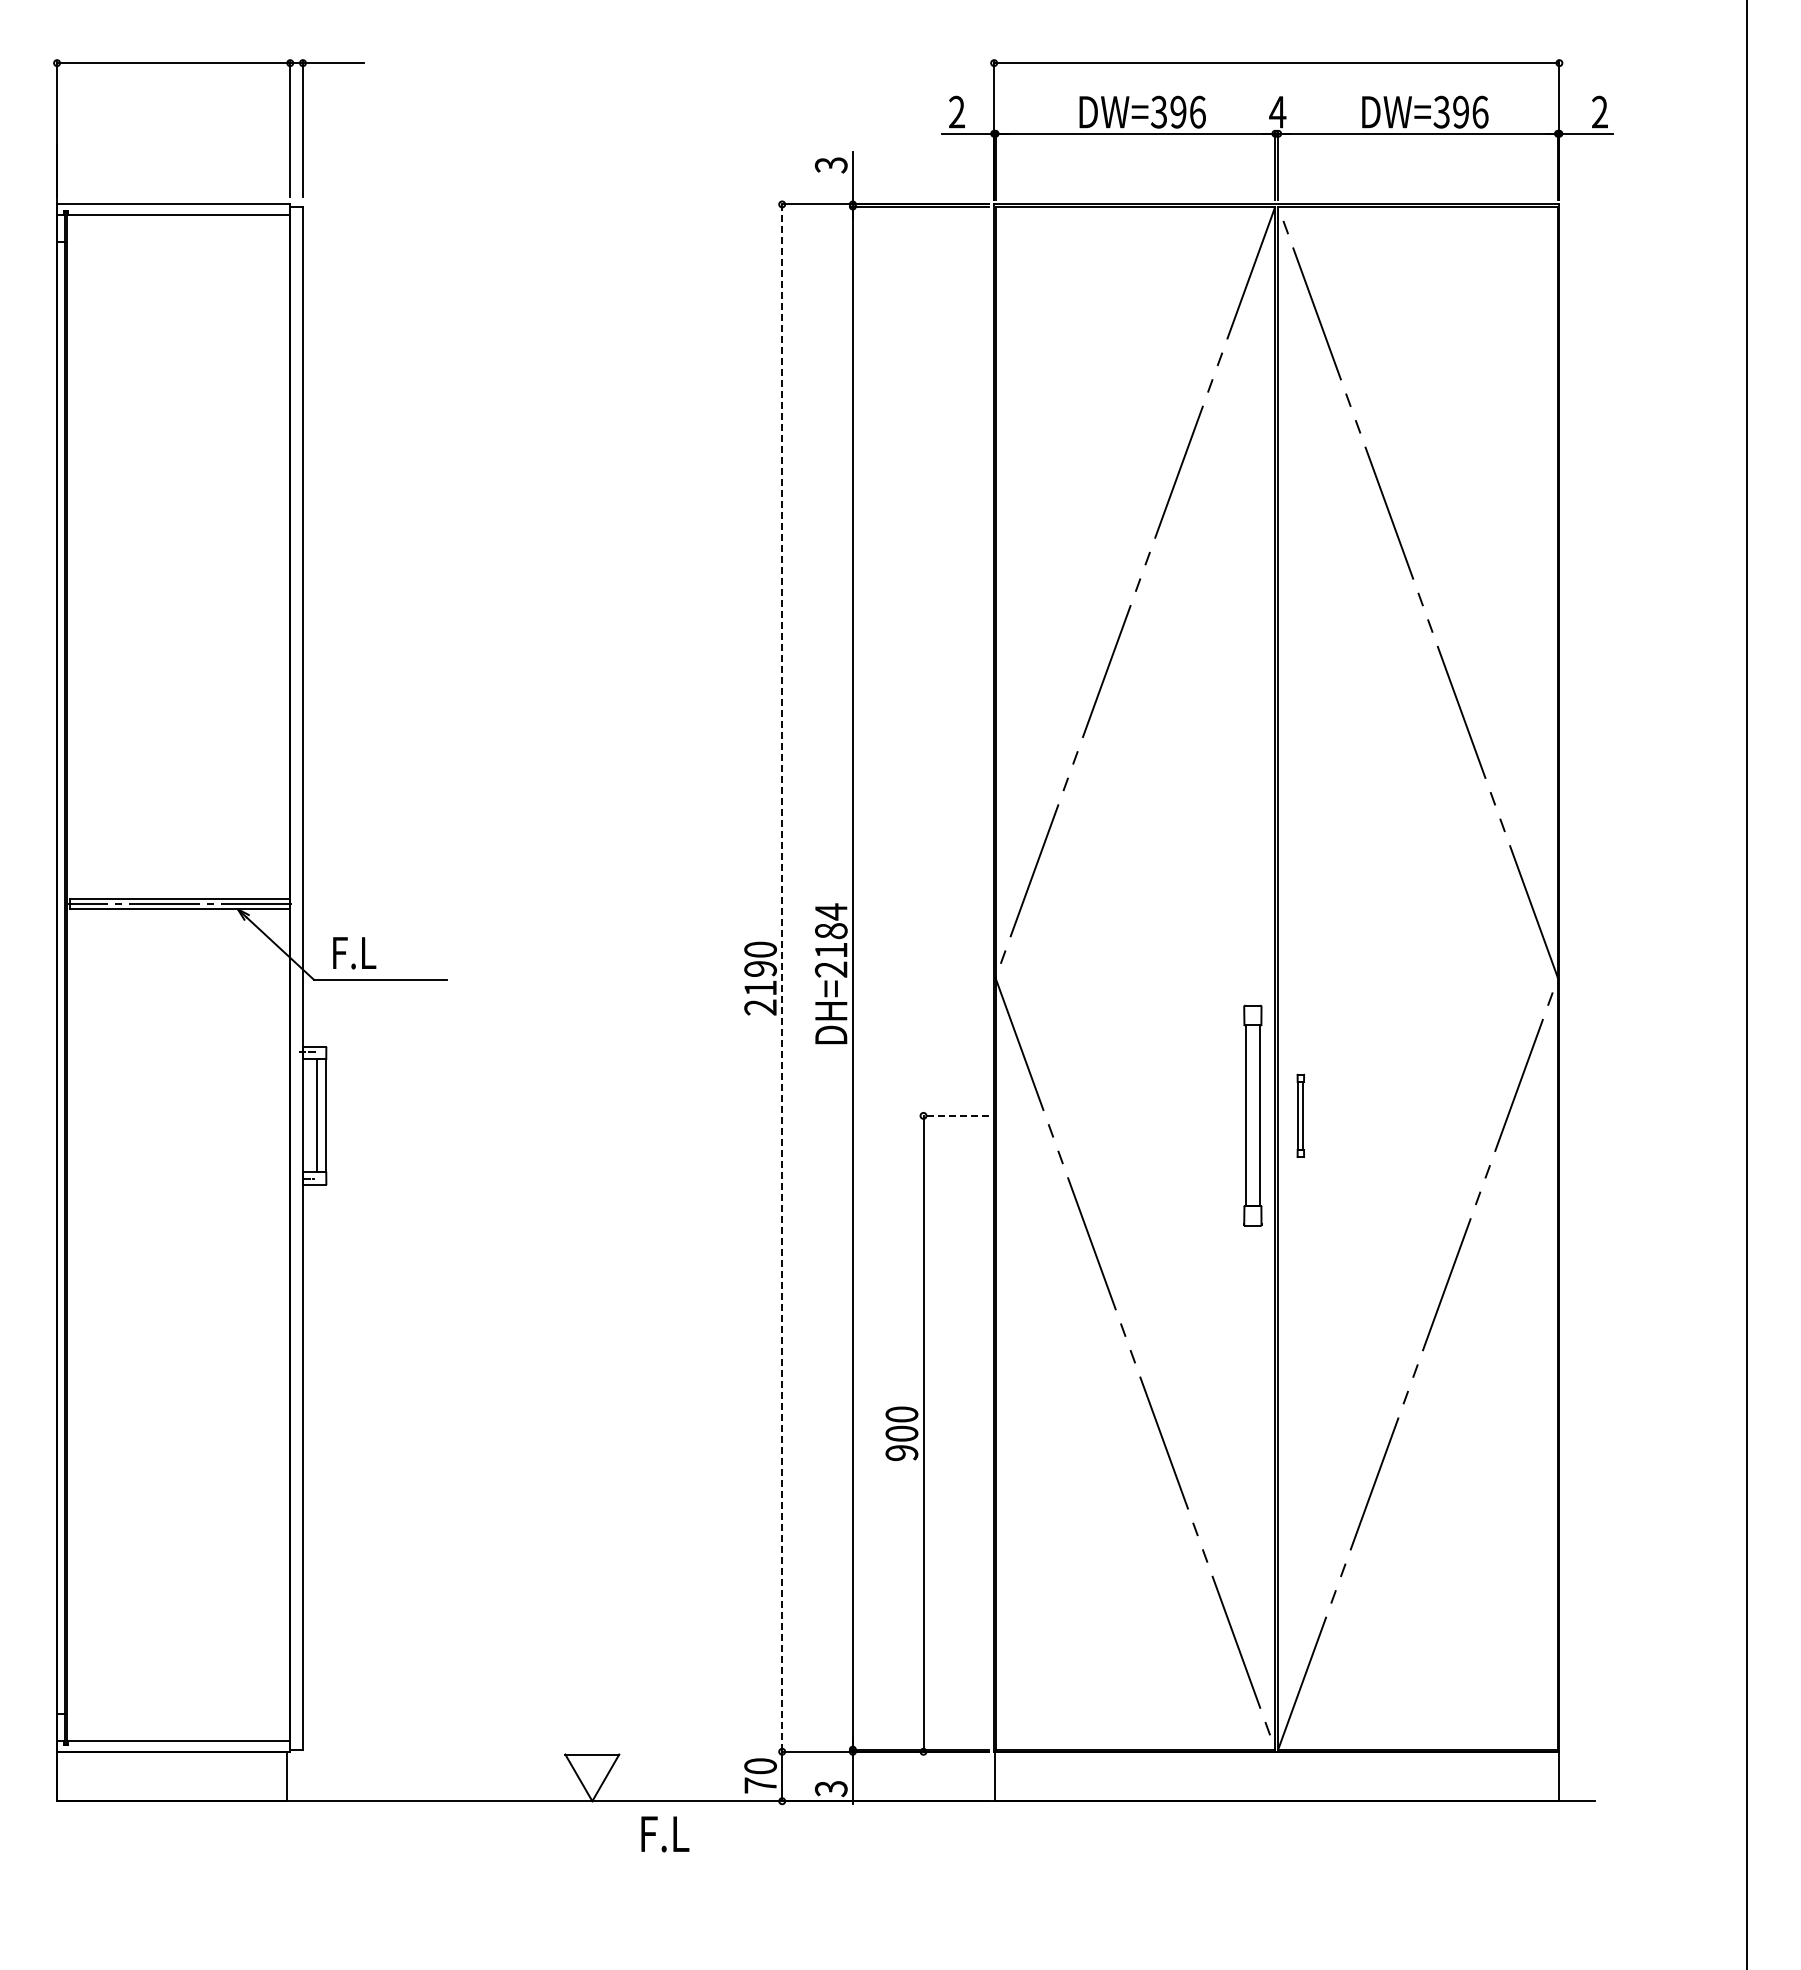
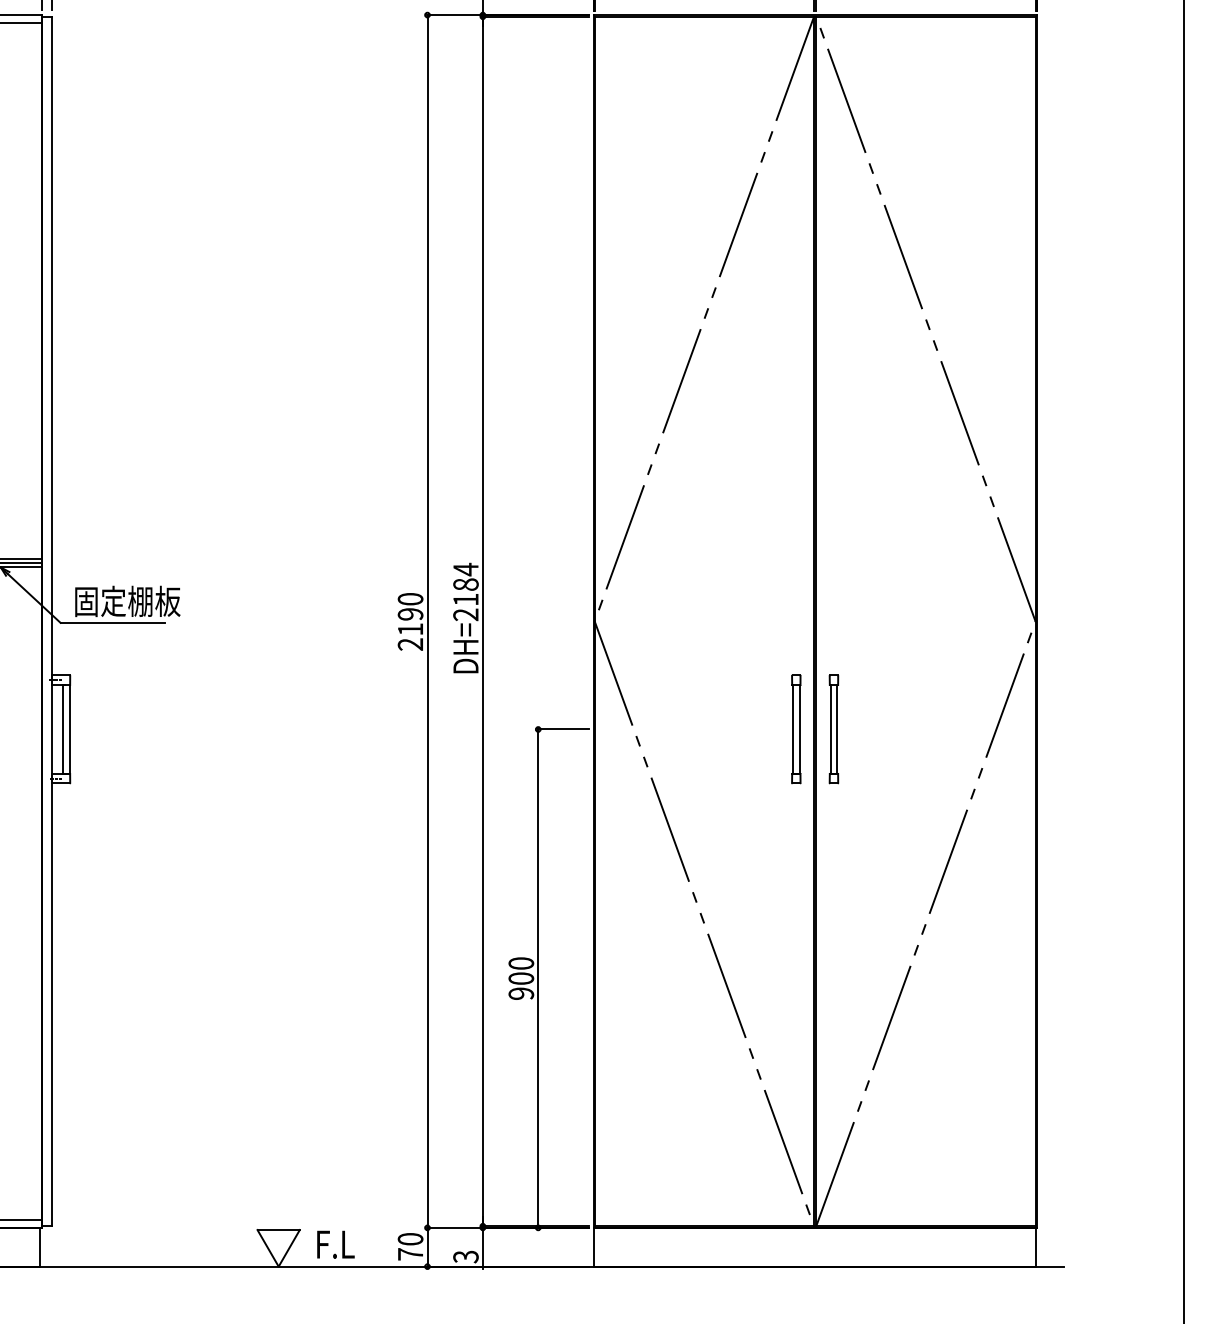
text: (399, 952) -> (127, 601), F.L -> 固定棚板
line: (782, 978) -> (427, 621), dashed -> solid
line: (955, 1115) -> (563, 729), dashed -> solid
part: (1252, 1115) -> (796, 729), size x0.62
part: (1300, 1115) -> (833, 729), size x1.67
text: (665, 1834) -> (336, 1244), moved

